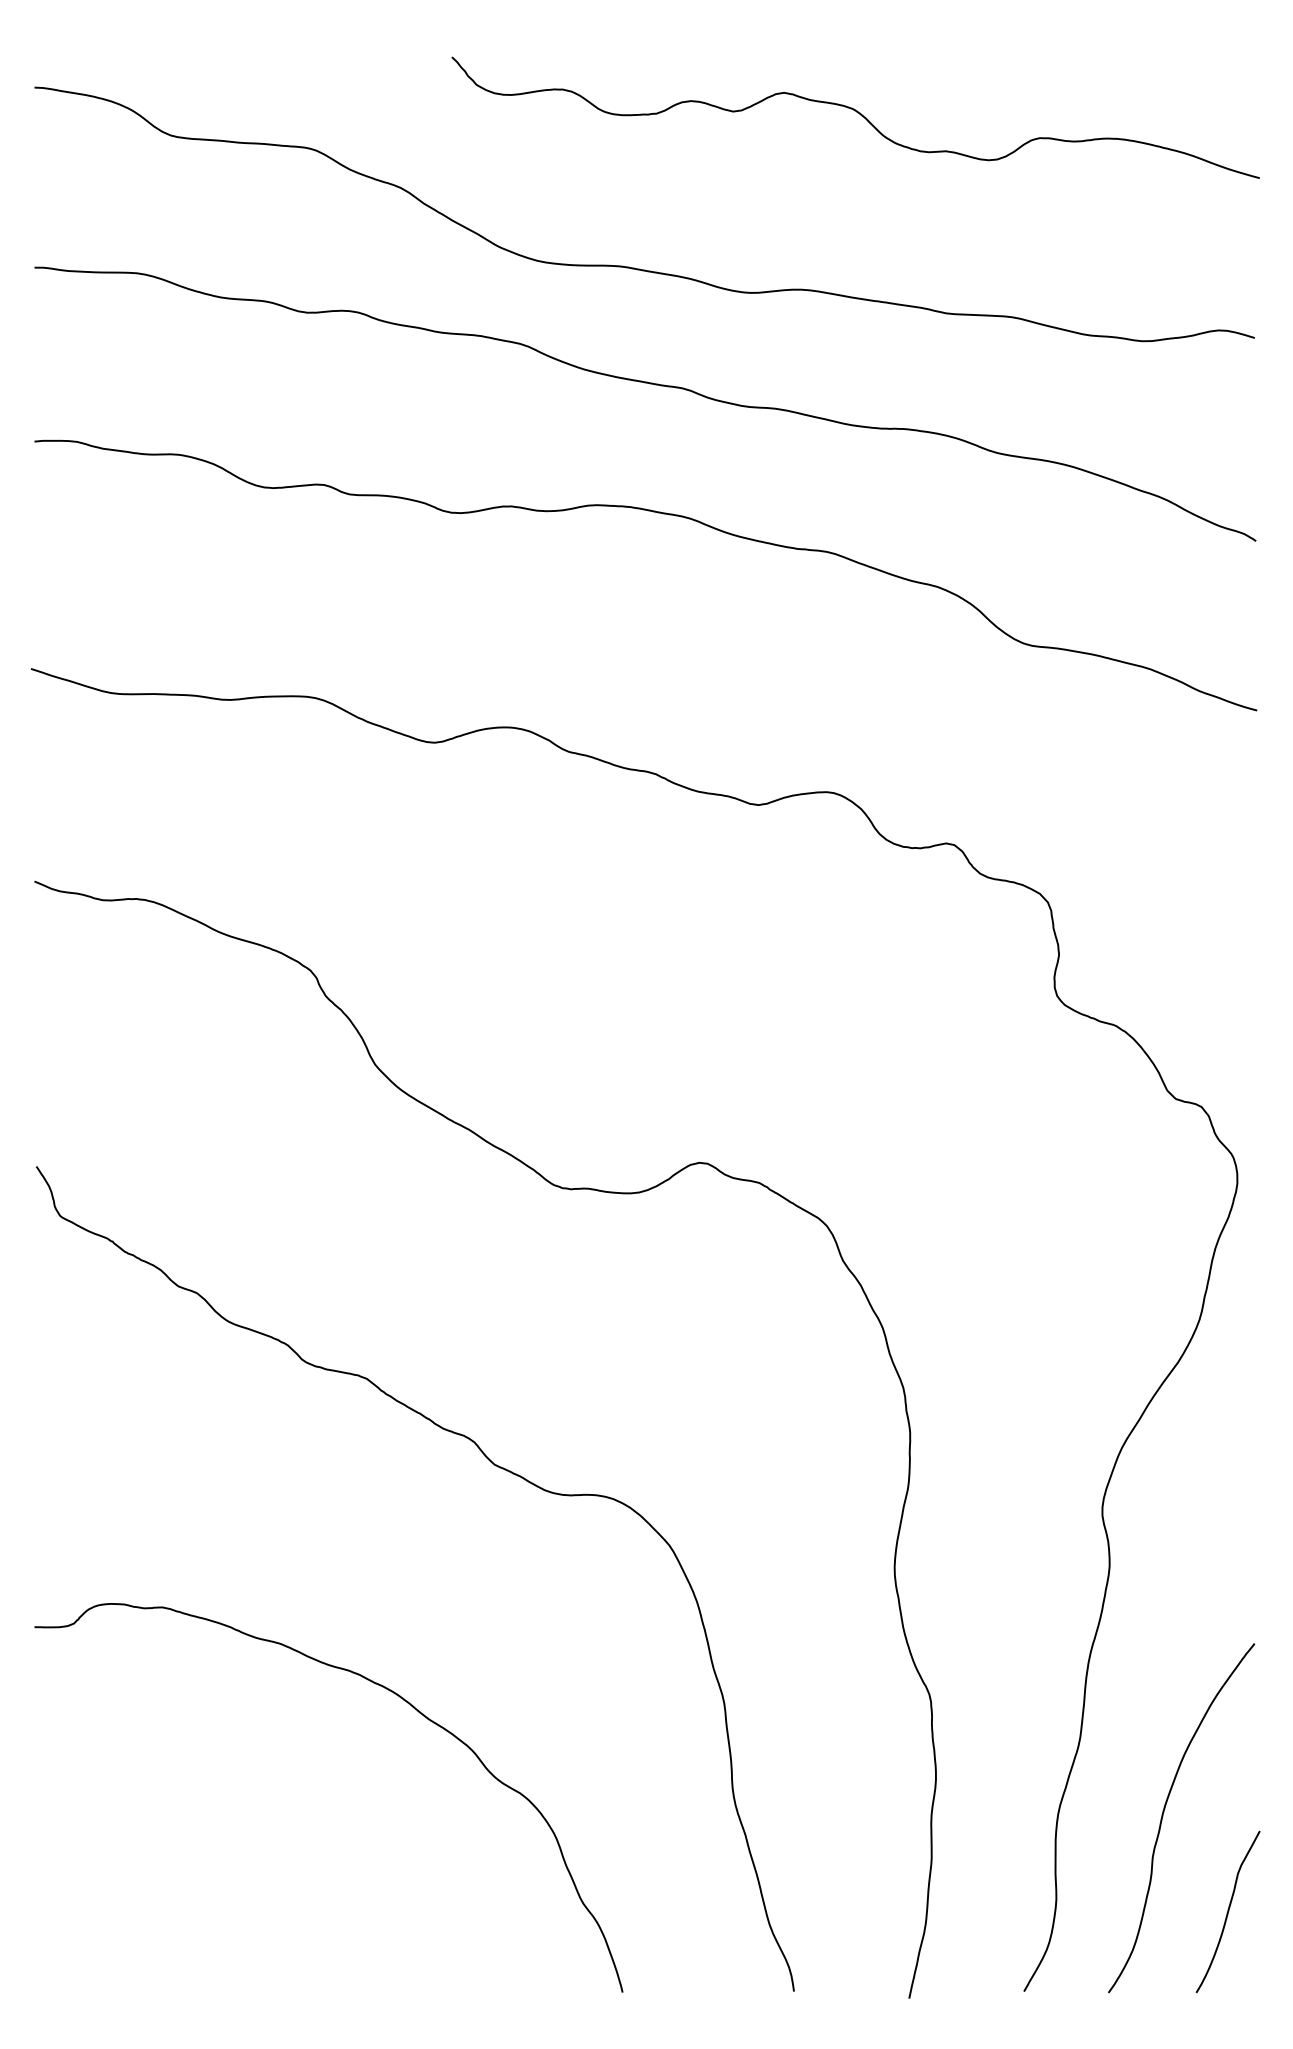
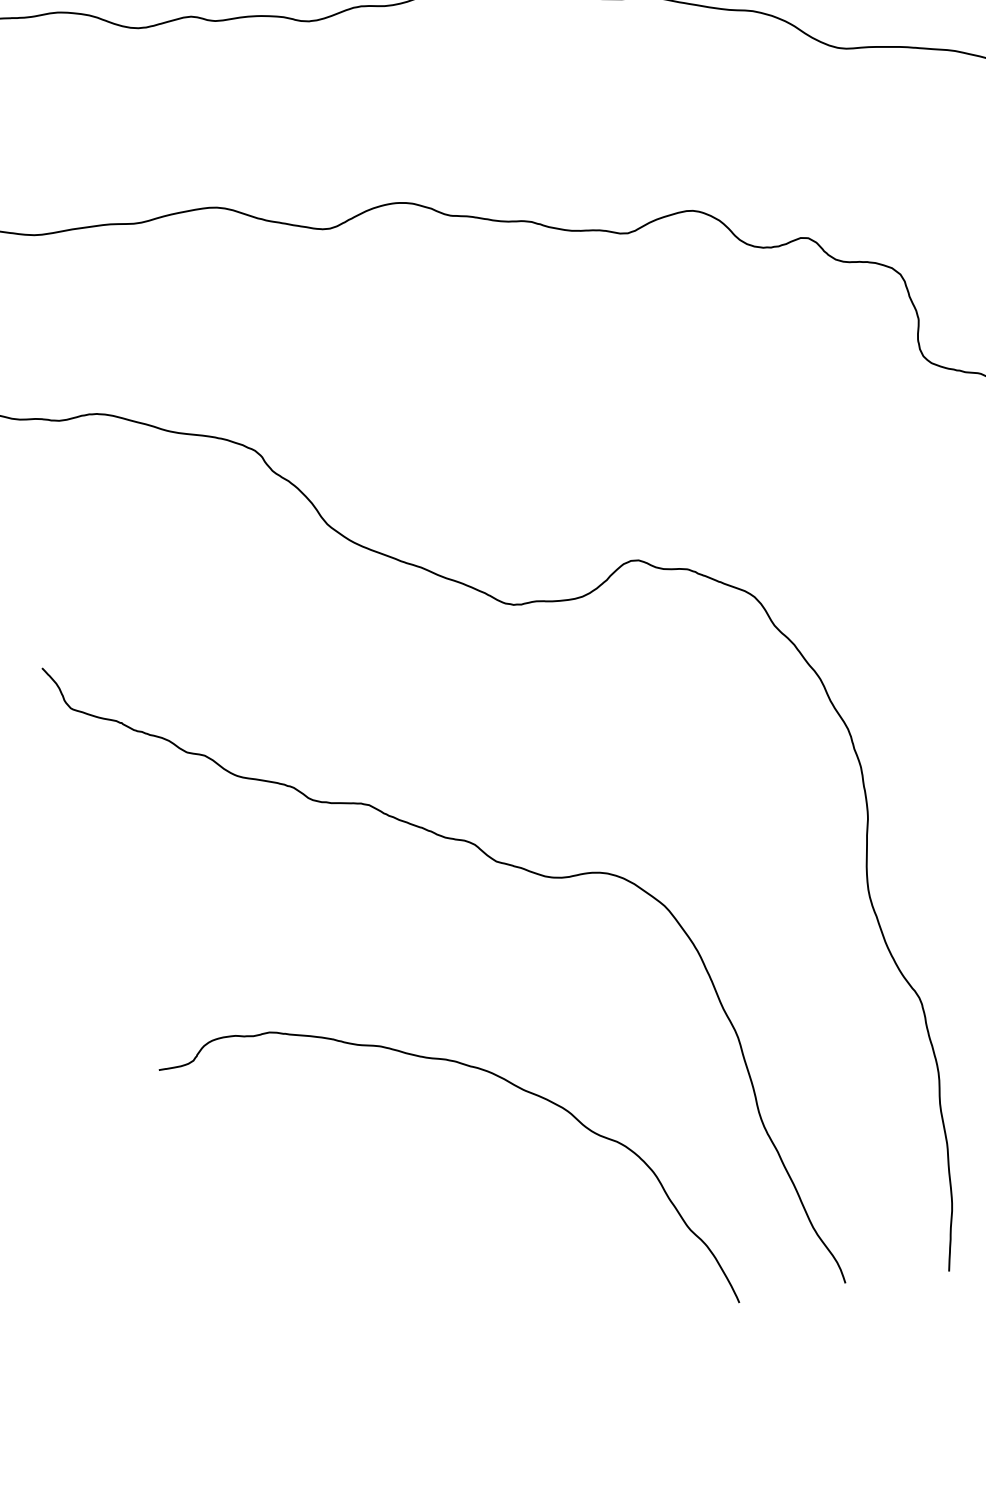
curve: (375, 1684) -> (471, 1067), moved

